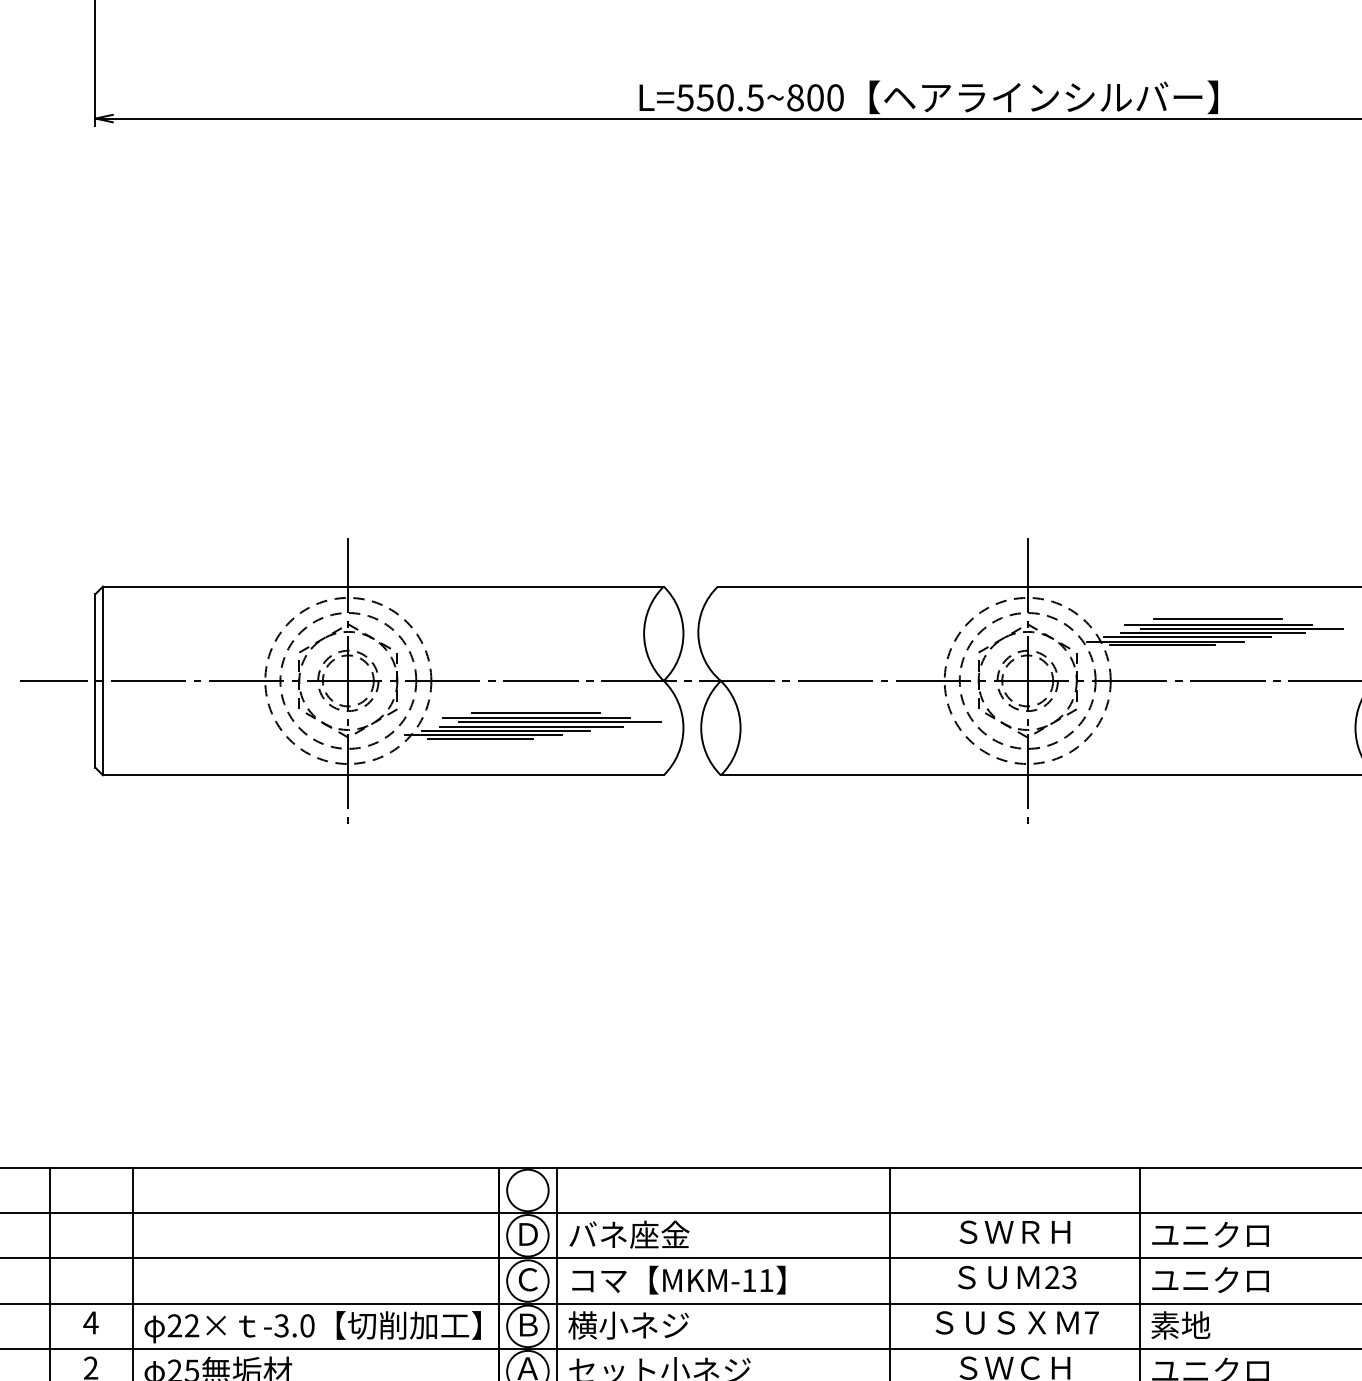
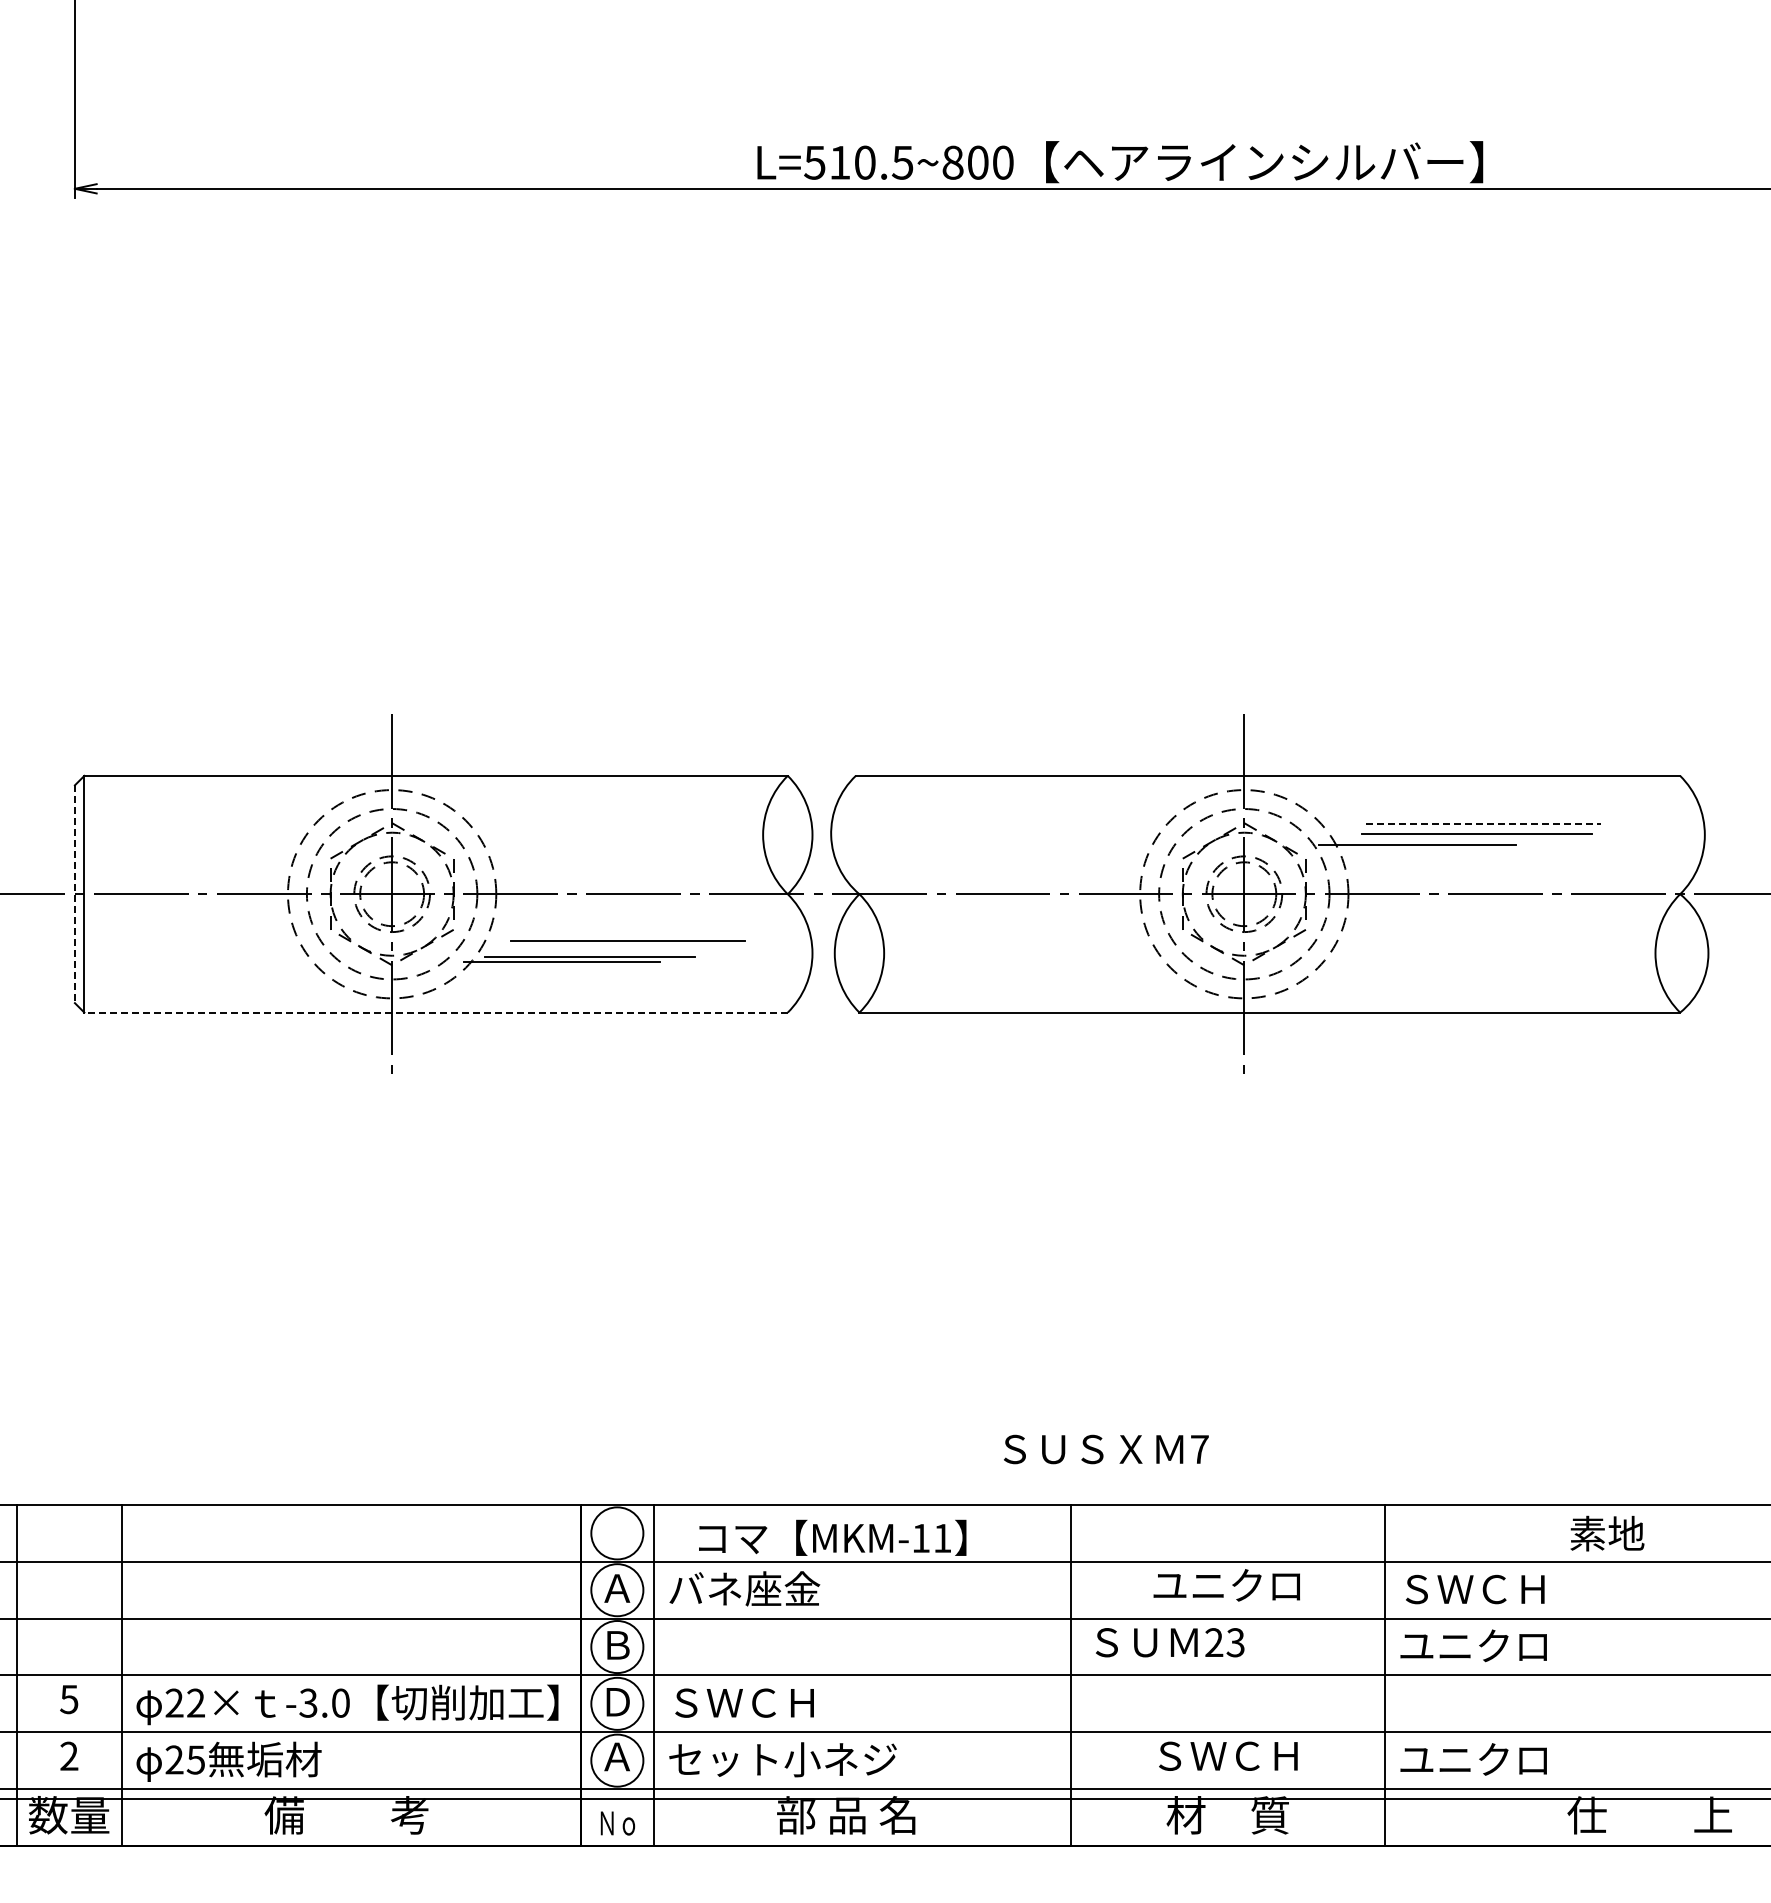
text: (704, 97) -> (839, 162), L=550.5~800 -> L=510.5~800
line: (1217, 619) -> (1482, 817), removed
line: (1218, 624) -> (1483, 823), solid -> dashed
line: (1241, 628) -> (1512, 828), removed
line: (1188, 637) -> (1445, 839), removed
line: (1162, 645) -> (1413, 849), removed
line: (95, 681) -> (74, 894), solid -> dashed
line: (535, 713) -> (627, 934), removed
line: (559, 722) -> (657, 946), removed
line: (531, 726) -> (621, 951), removed
line: (480, 738) -> (557, 966), removed
line: (383, 775) -> (436, 1012), solid -> dashed
text: (1013, 1232) -> (1226, 1585), ＳＷＲＨ -> ユニクロ
text: (528, 1234) -> (617, 1588), Ｄ -> Ａ
text: (1210, 1234) -> (1473, 1588), ユニクロ -> ＳＷＣＨ
text: (1017, 1277) -> (1170, 1642), moved
text: (528, 1279) -> (617, 1644), Ｃ -> Ｂ
text: (678, 1279) -> (832, 1537), moved
text: (90, 1322) -> (68, 1699), 4 -> 5
text: (1017, 1322) -> (1106, 1449), moved
text: (528, 1325) -> (617, 1702), Ｂ -> Ｄ
text: (628, 1325) -> (743, 1702), 横小ネジ -> ＳＷＣＨ
text: (1180, 1325) -> (1607, 1533), moved

